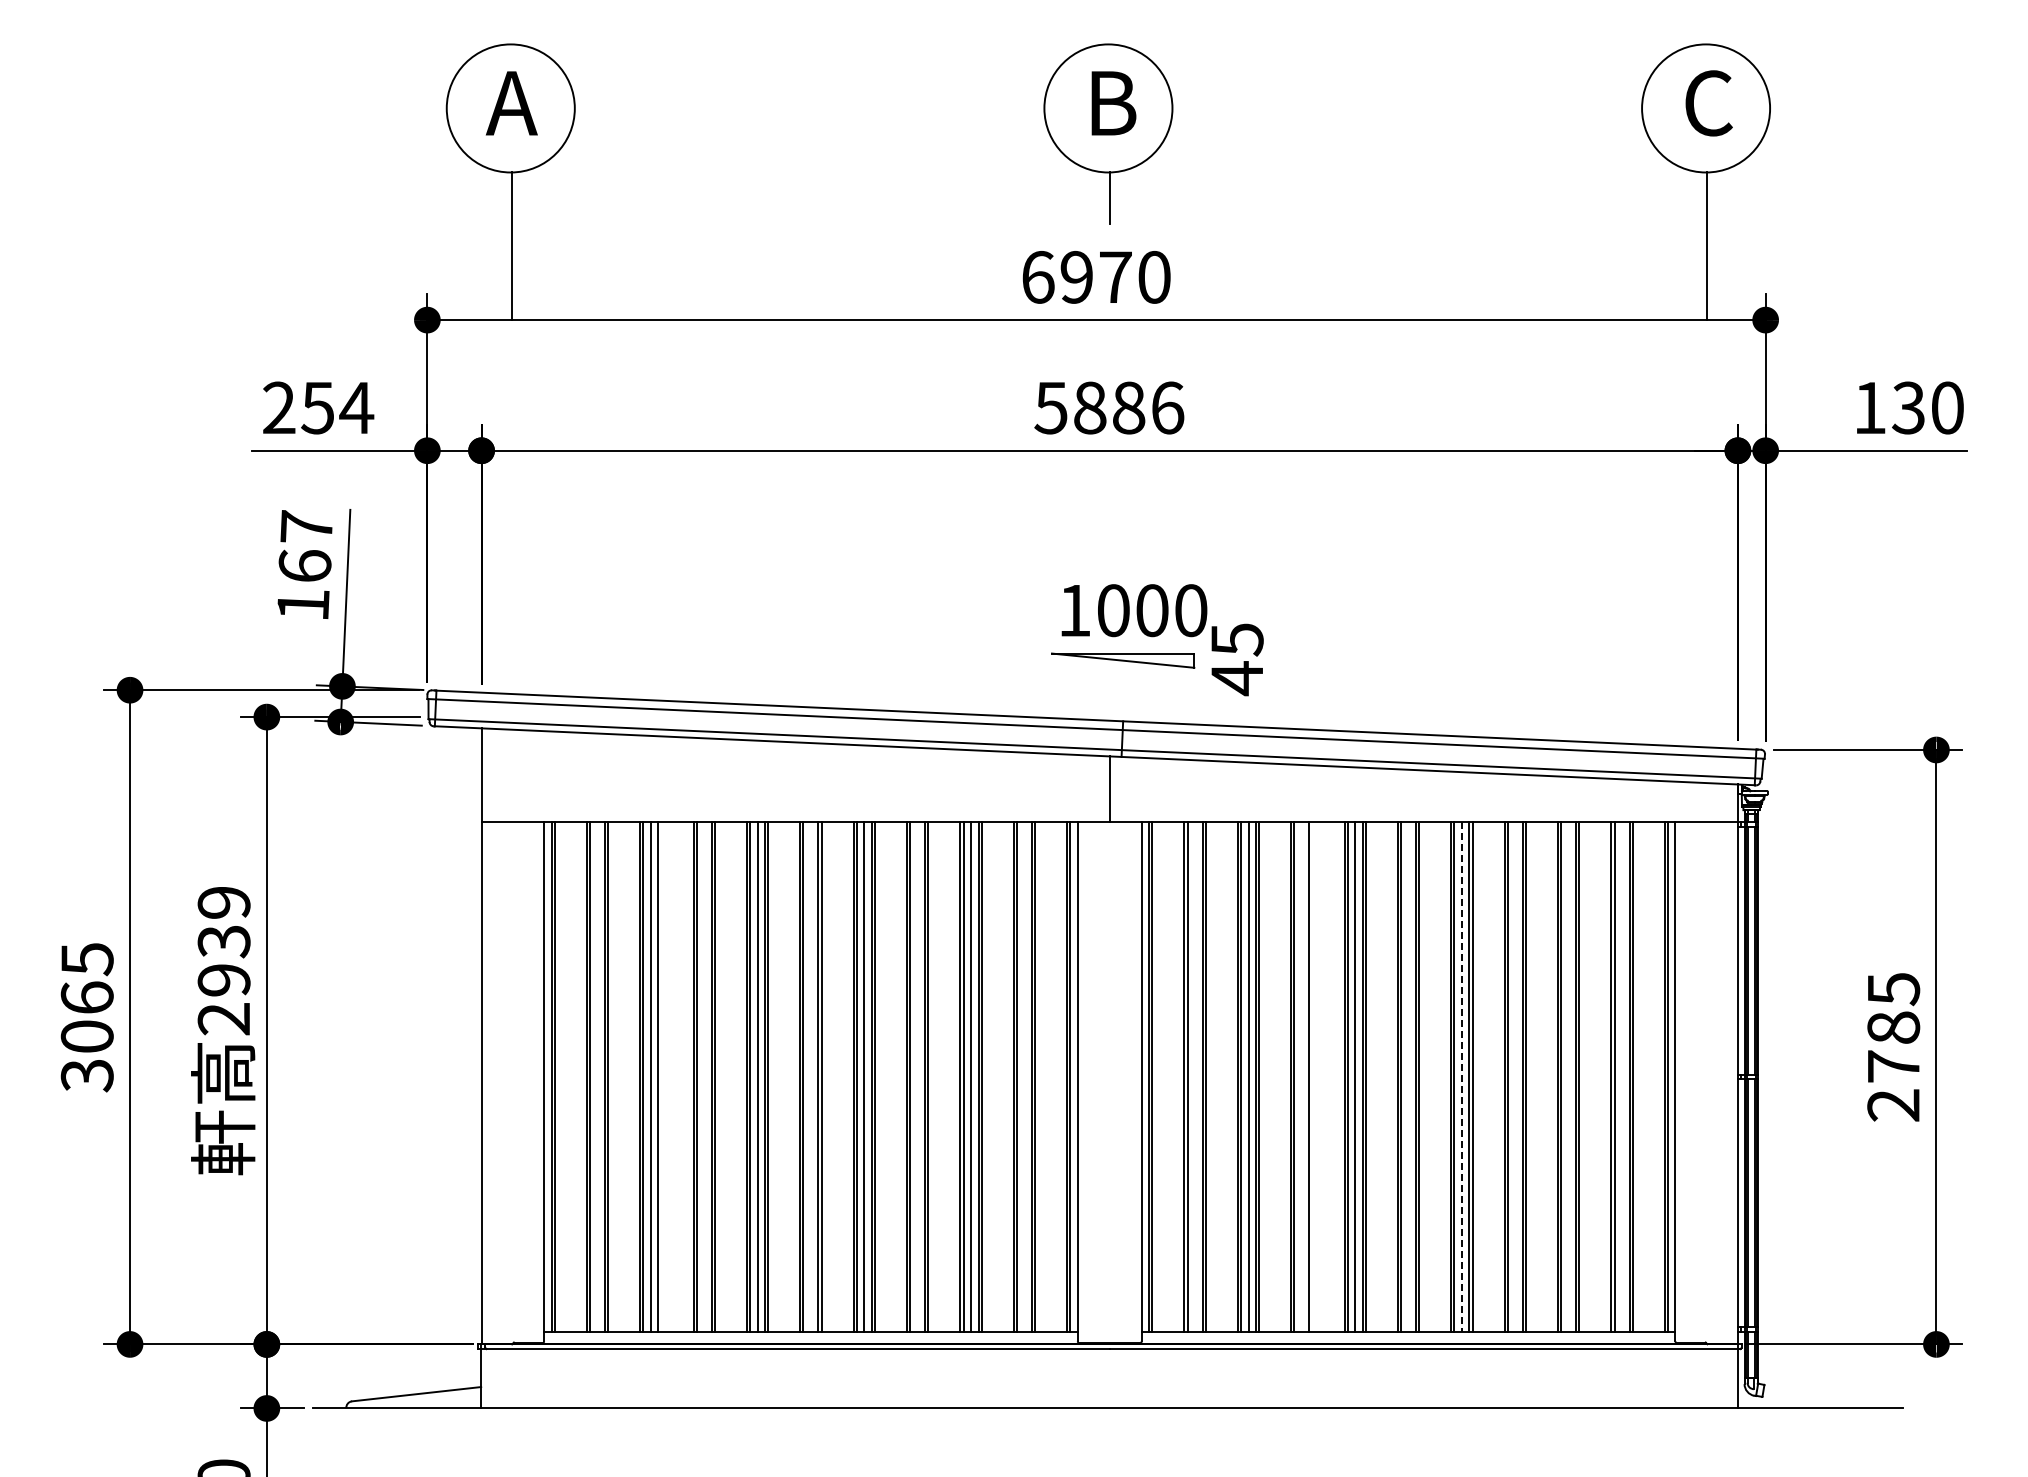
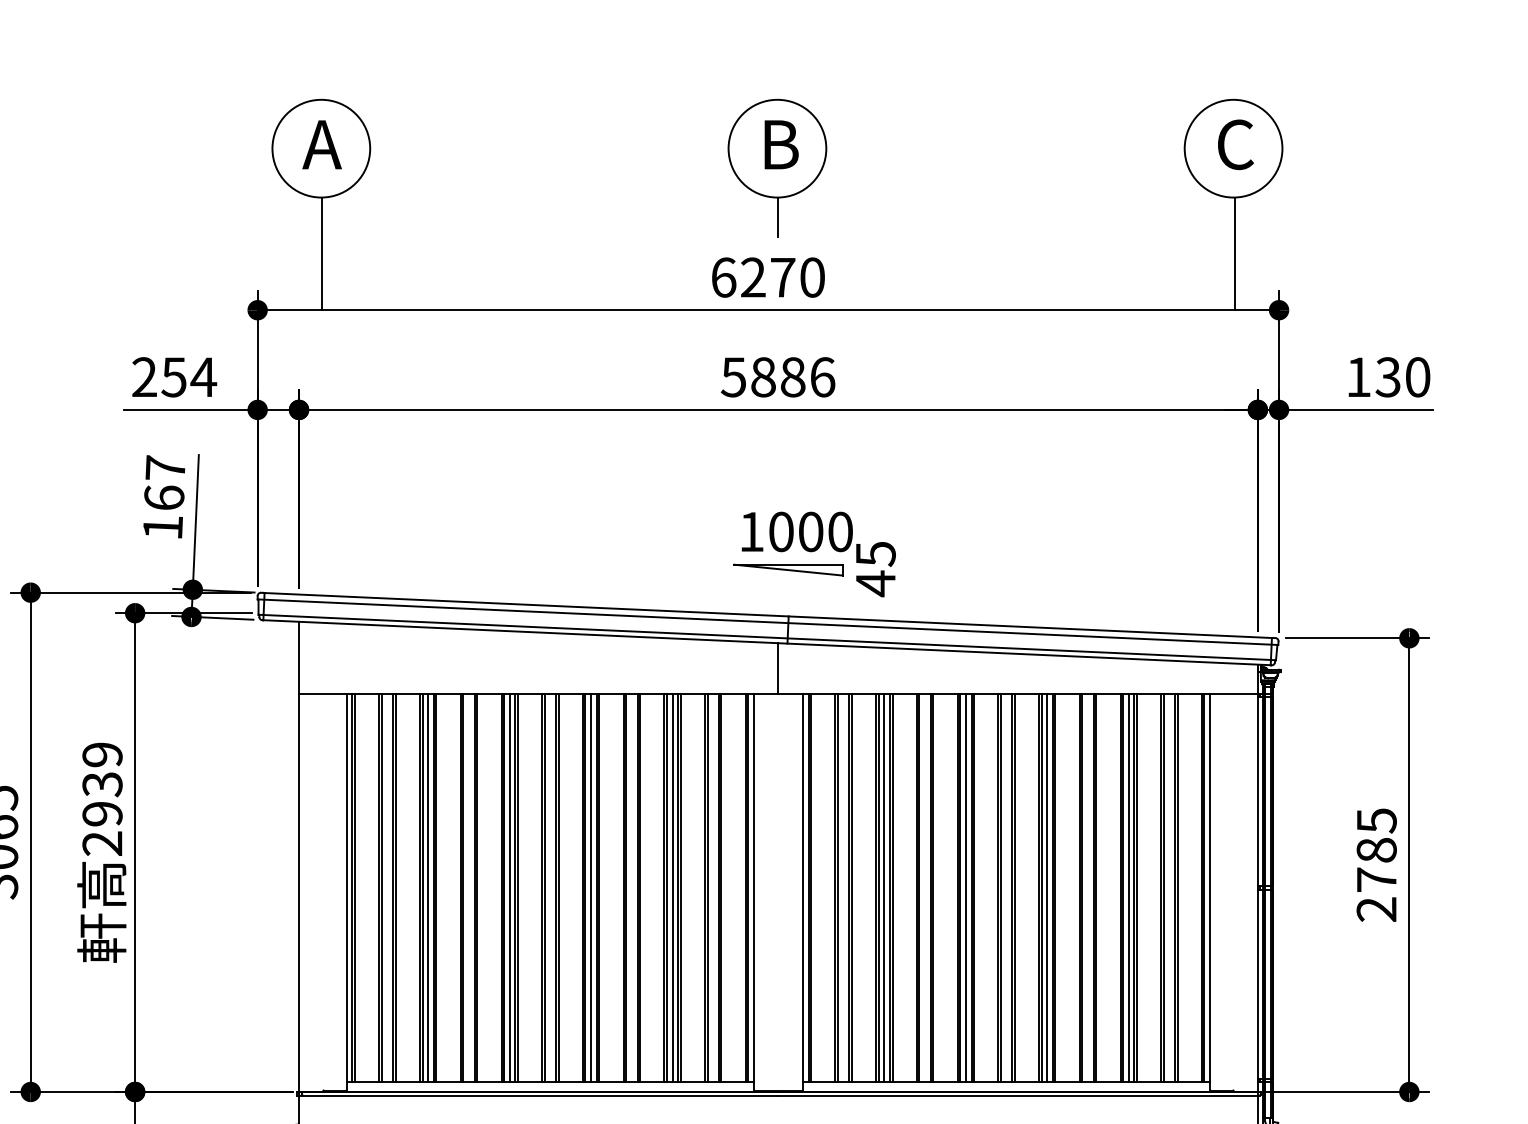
text: (1076, 277) -> (753, 277), 6970 -> 6270
line: (661, 1076) -> (436, 887), added
line: (1312, 1076) -> (933, 887), added
line: (1568, 1076) -> (1128, 887), added
line: (1461, 1077) -> (1046, 888), dashed -> solid

